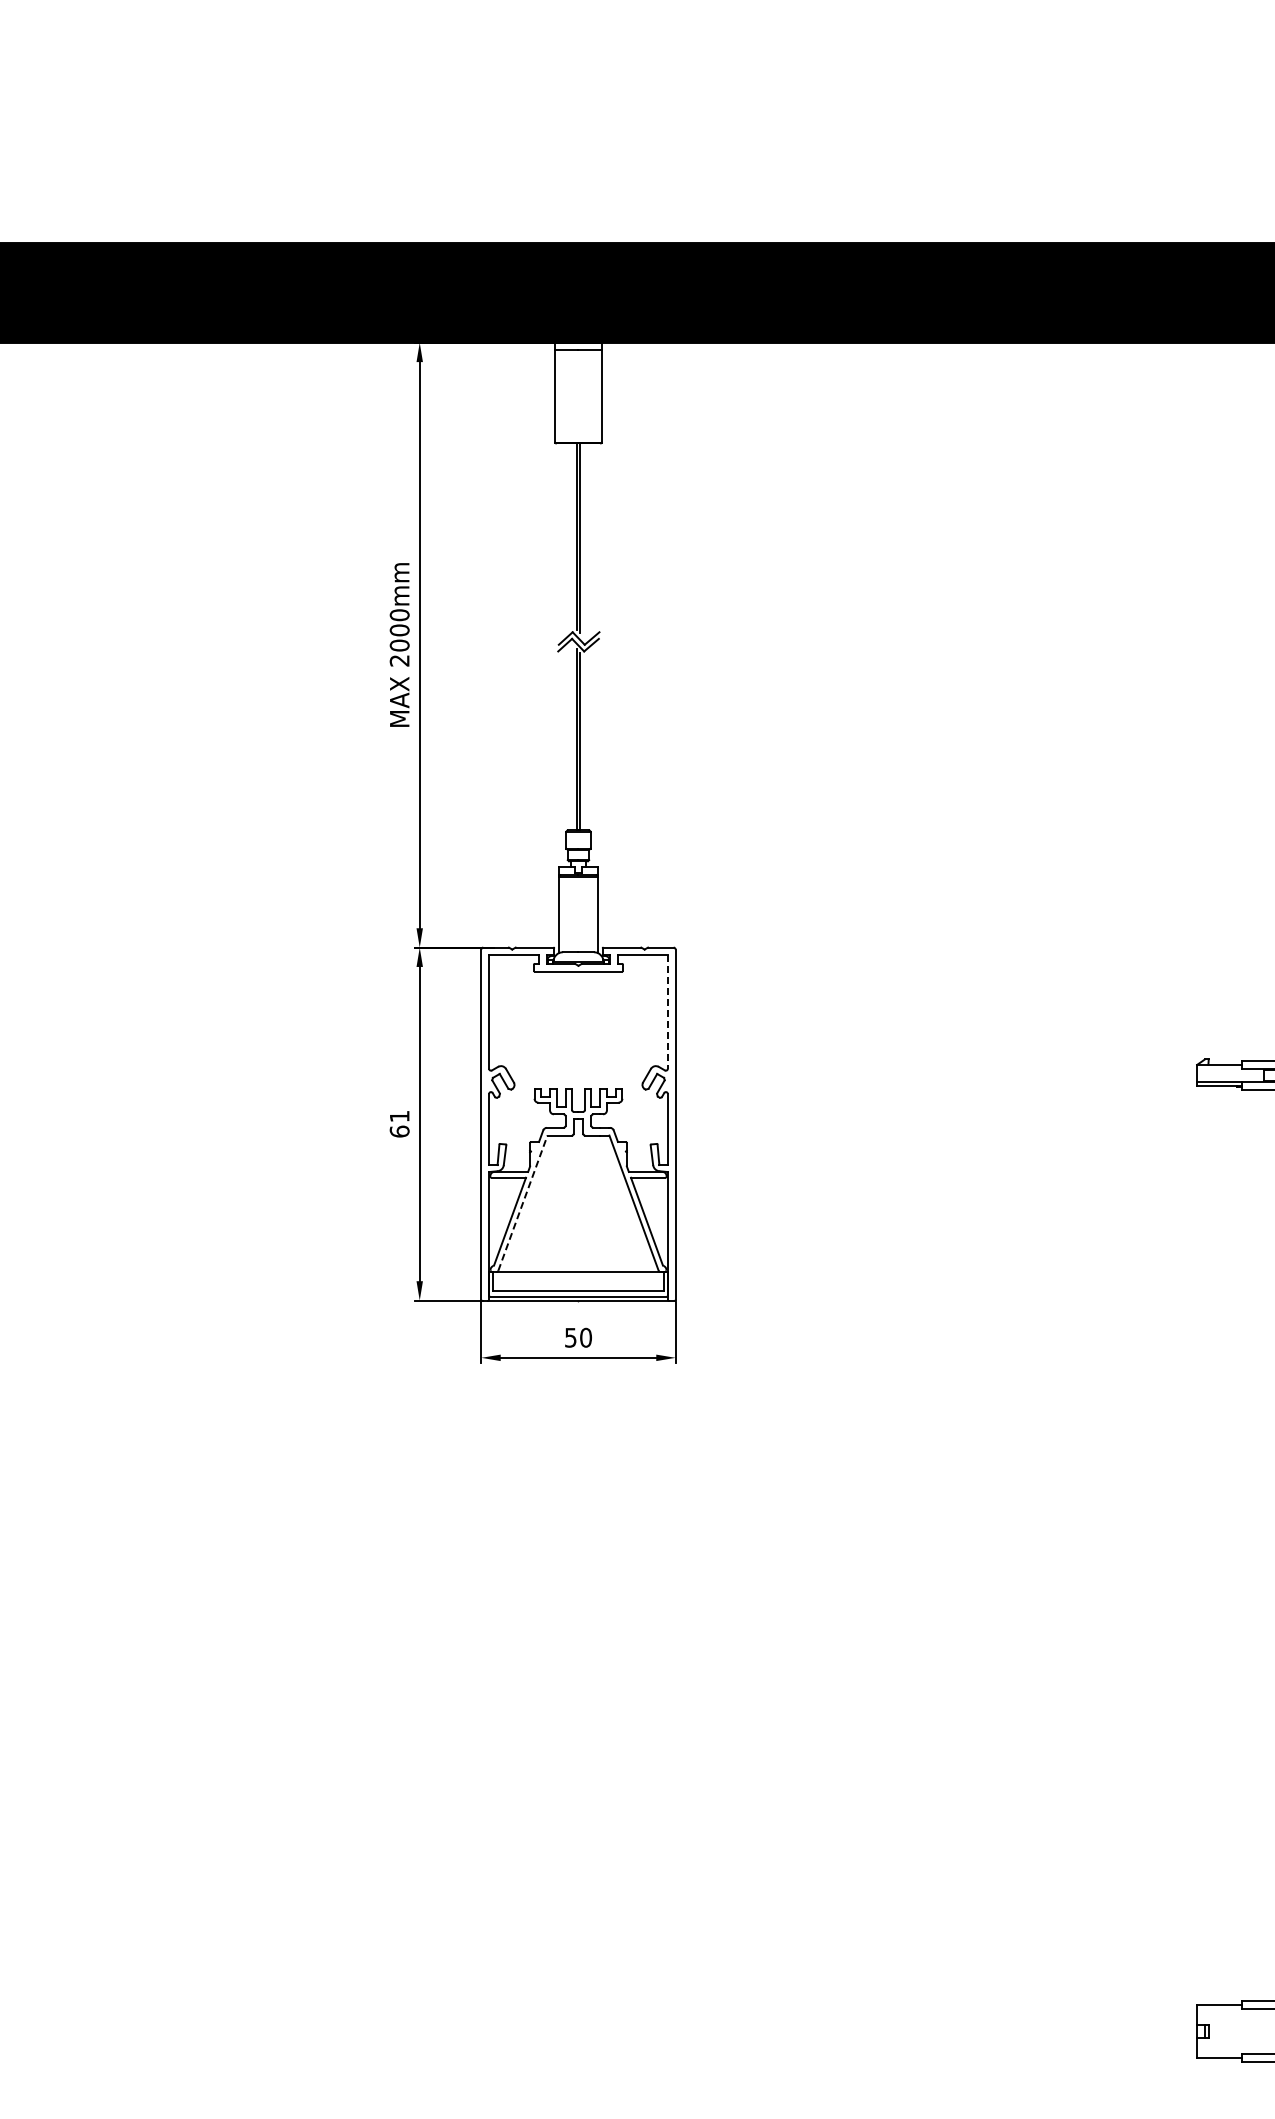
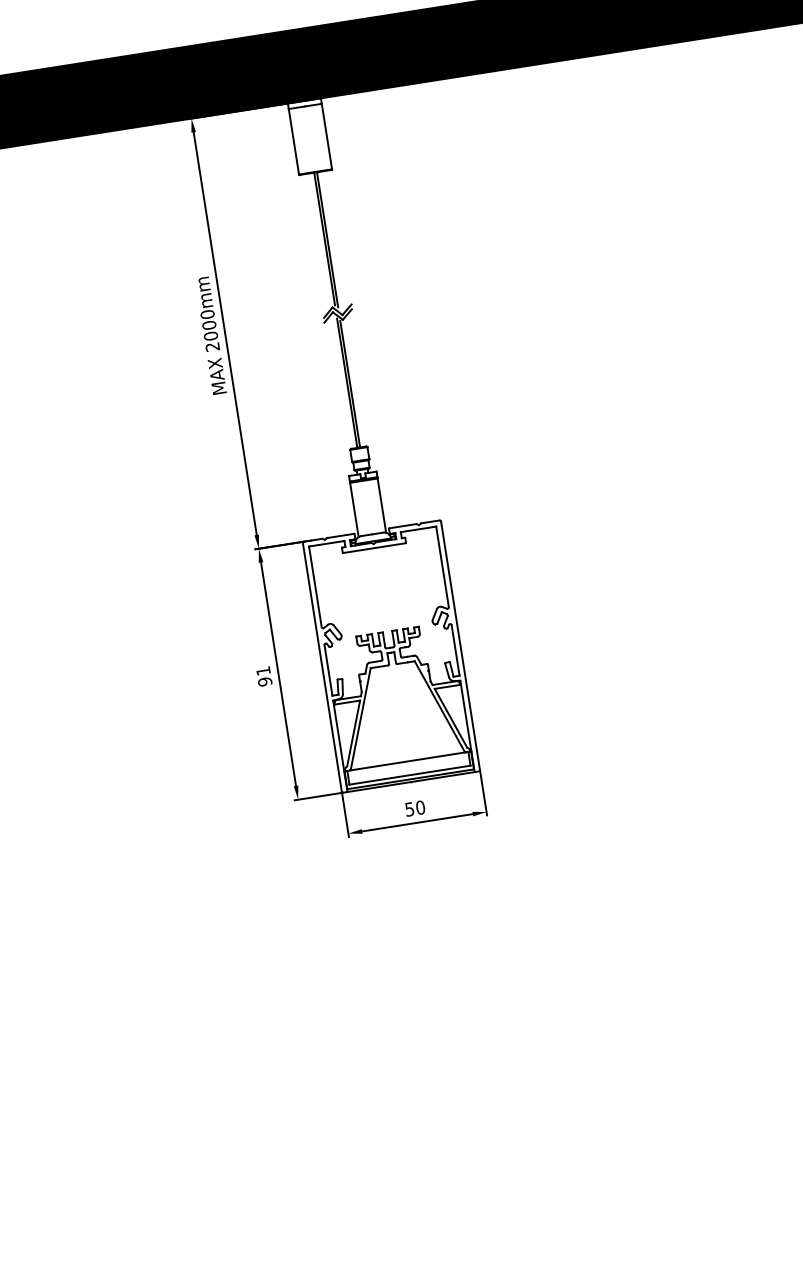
line: (667, 1012) -> (442, 567), dashed -> solid
text: (399, 1131) -> (264, 681), 61 -> 91
line: (522, 1203) -> (360, 719), dashed -> solid

